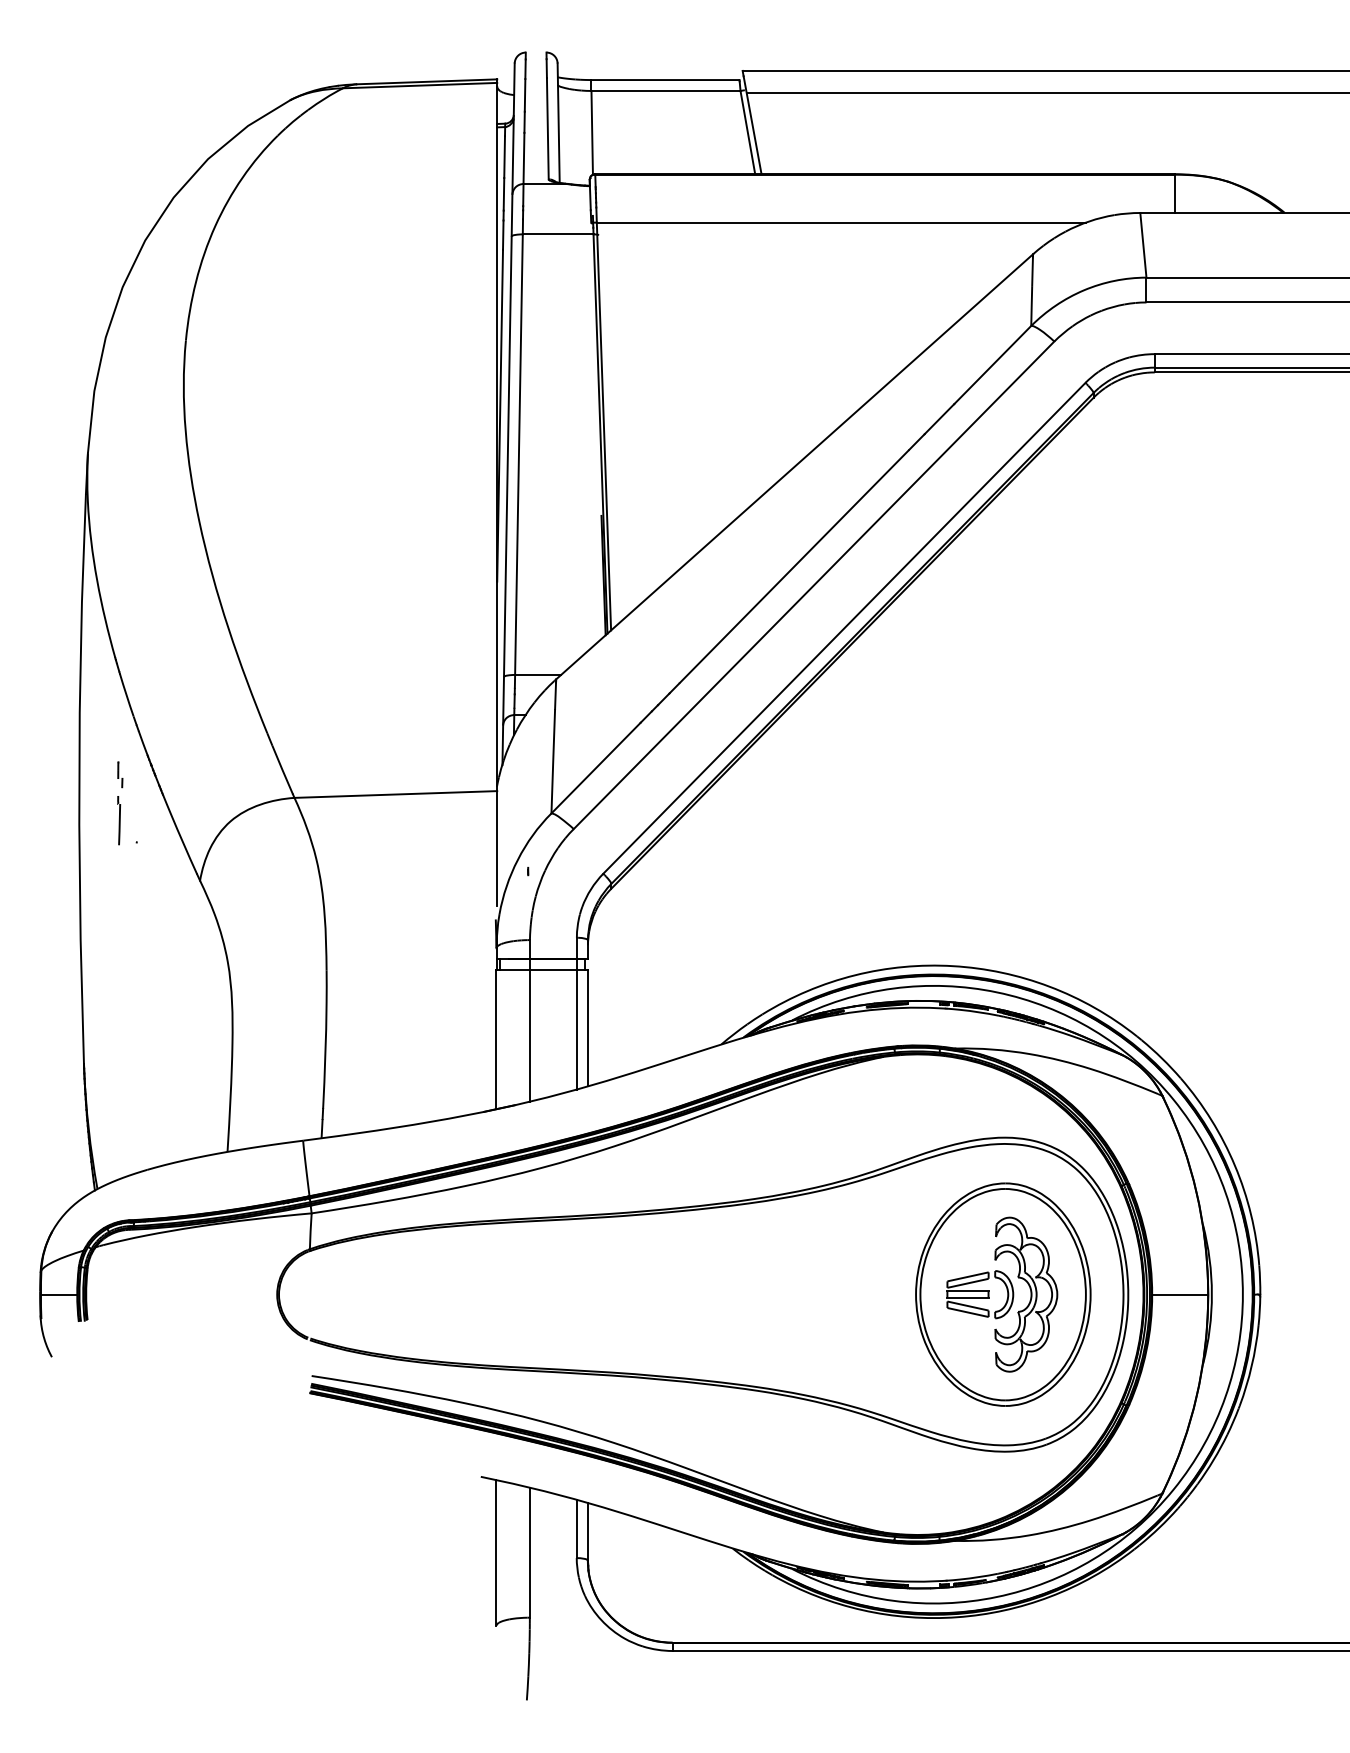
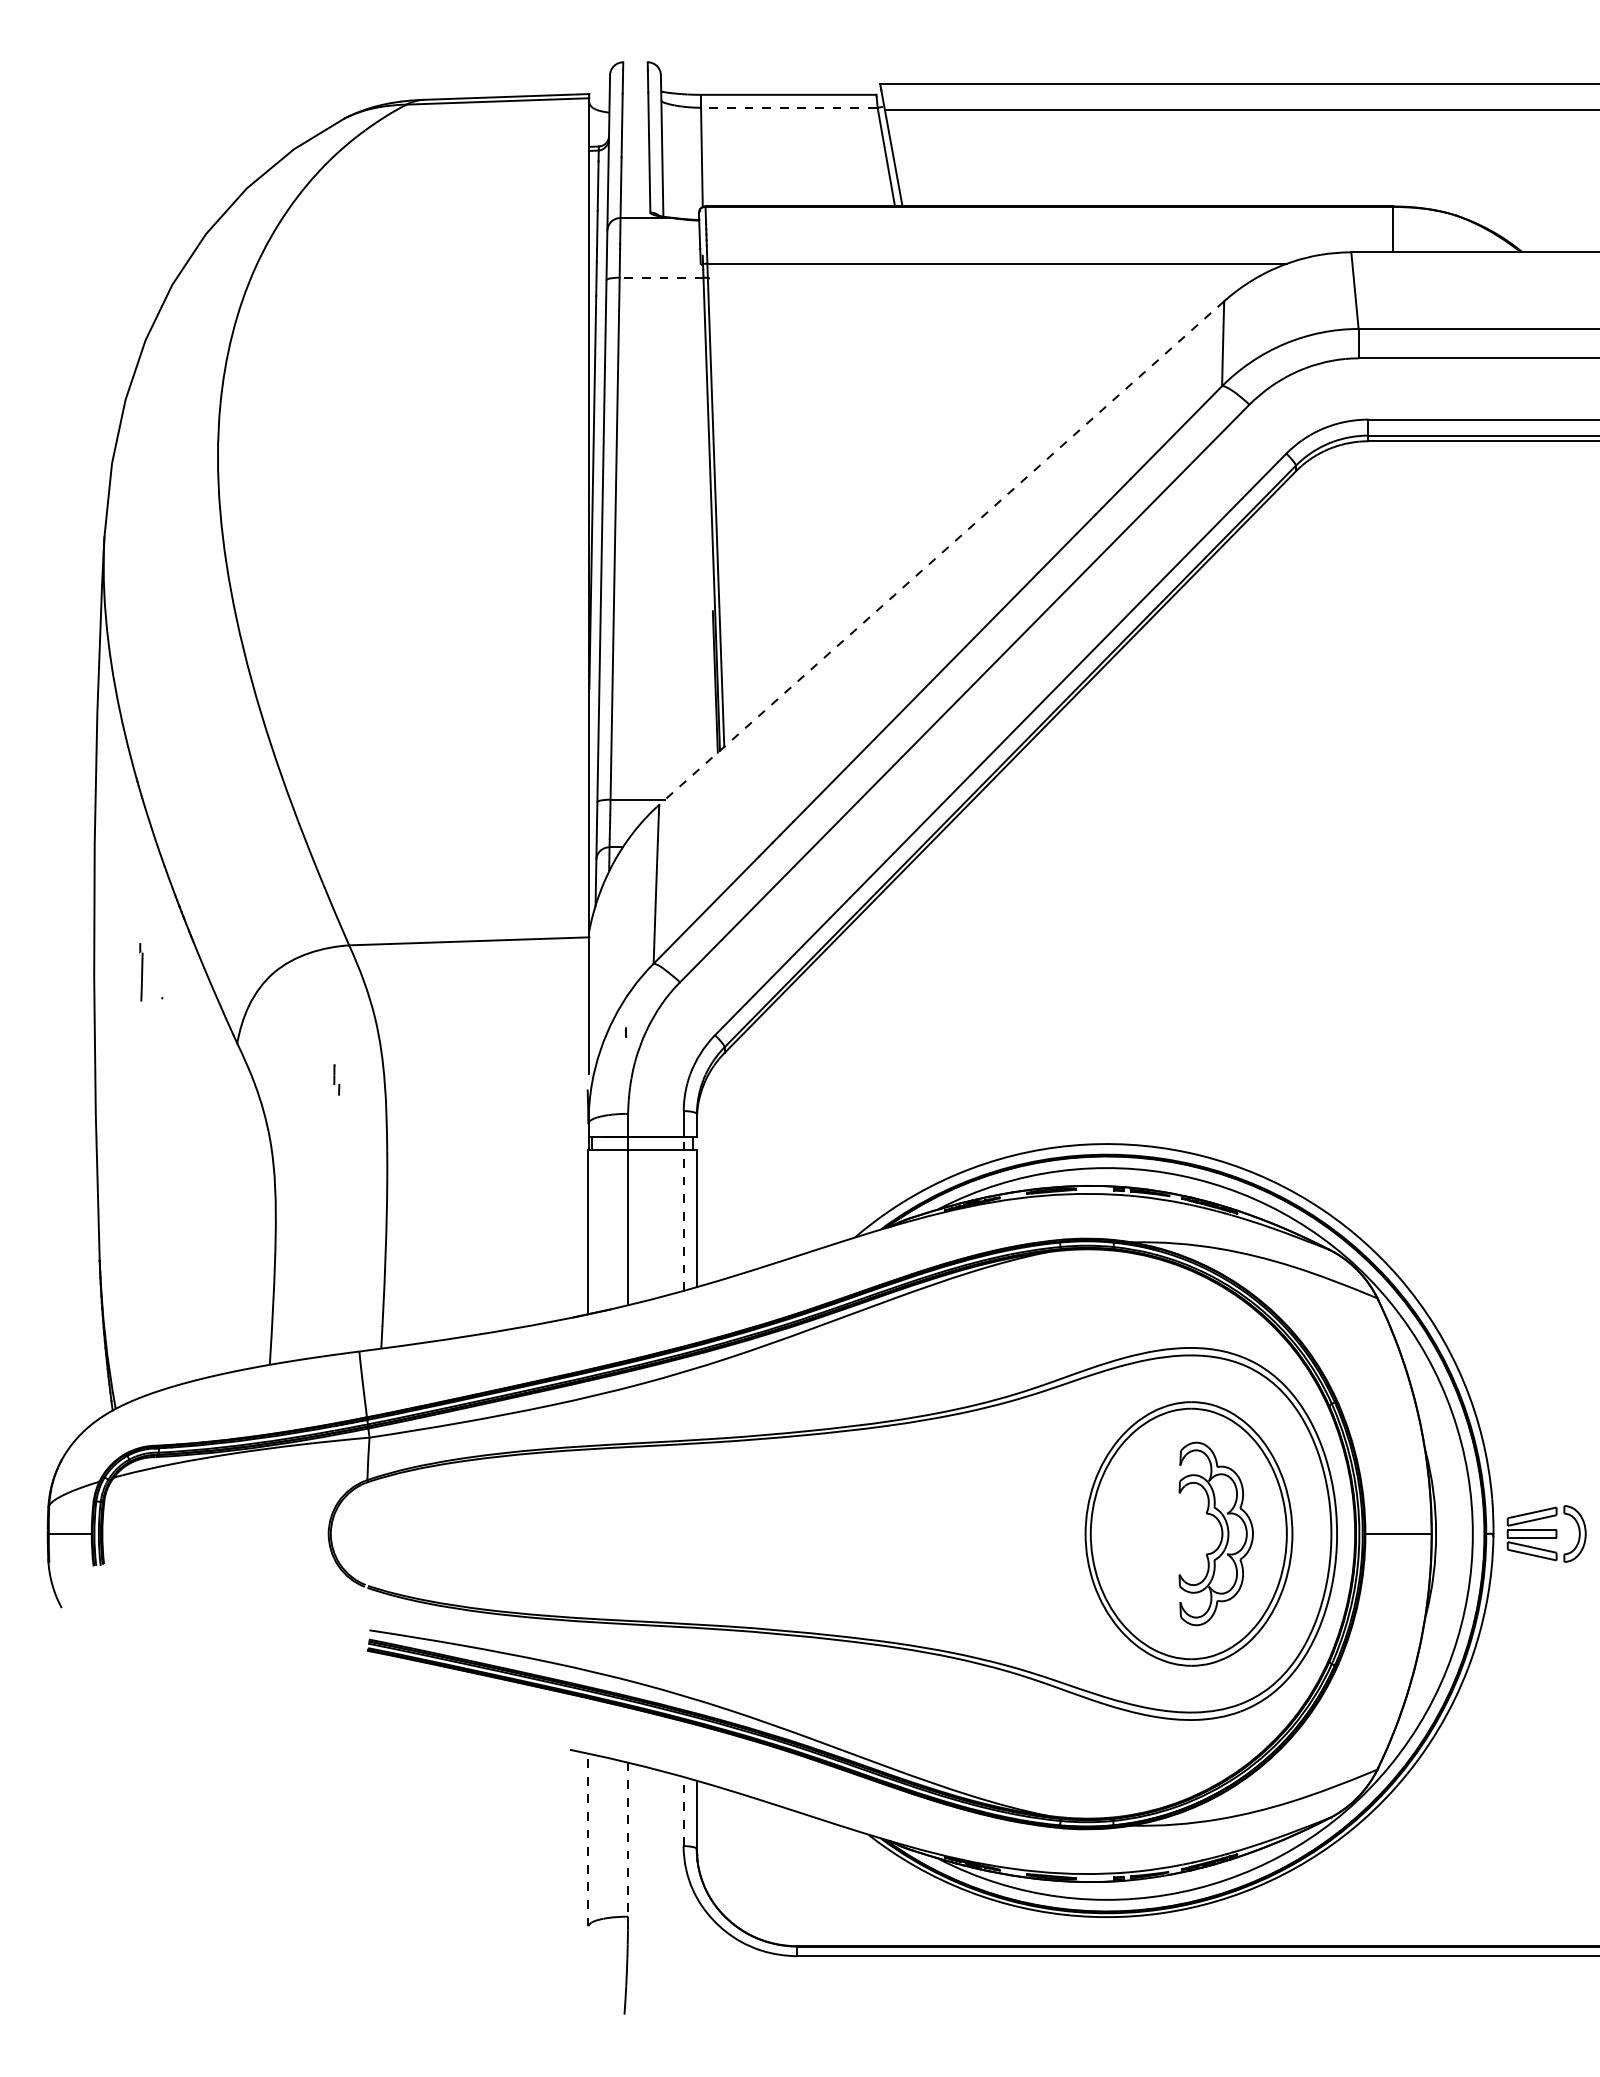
line: (665, 90) -> (788, 107), solid -> dashed
line: (558, 234) -> (661, 277), solid -> dashed
line: (794, 467) -> (941, 553), solid -> dashed
part: (120, 774) -> (336, 1079), moved
line: (576, 1024) -> (683, 1213), solid -> dashed
part: (980, 1294) -> (1546, 1533), moved
line: (576, 1528) -> (683, 1811), solid -> dashed
line: (496, 1552) -> (588, 1839), solid -> dashed
line: (530, 1552) -> (628, 1839), solid -> dashed

